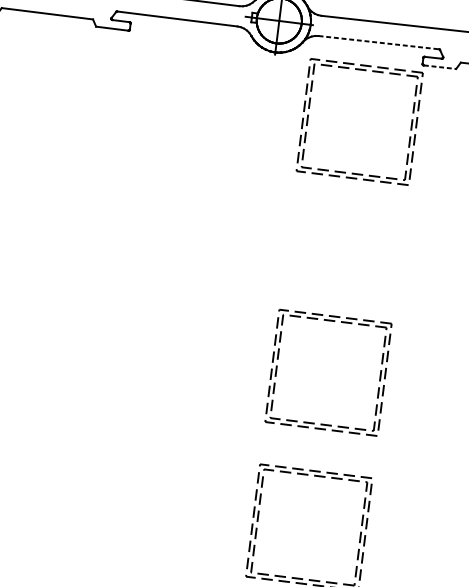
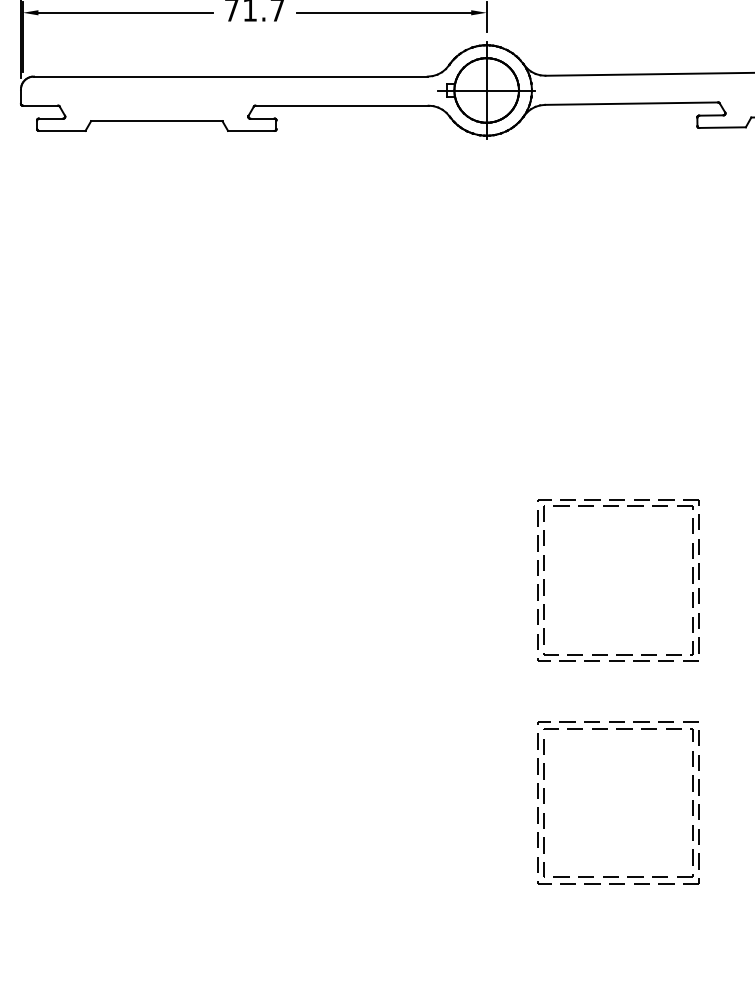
line: (378, 42) -> (631, 103), dashed -> solid
line: (440, 67) -> (723, 127), dashed -> solid
part: (366, 70) -> (618, 145), removed

